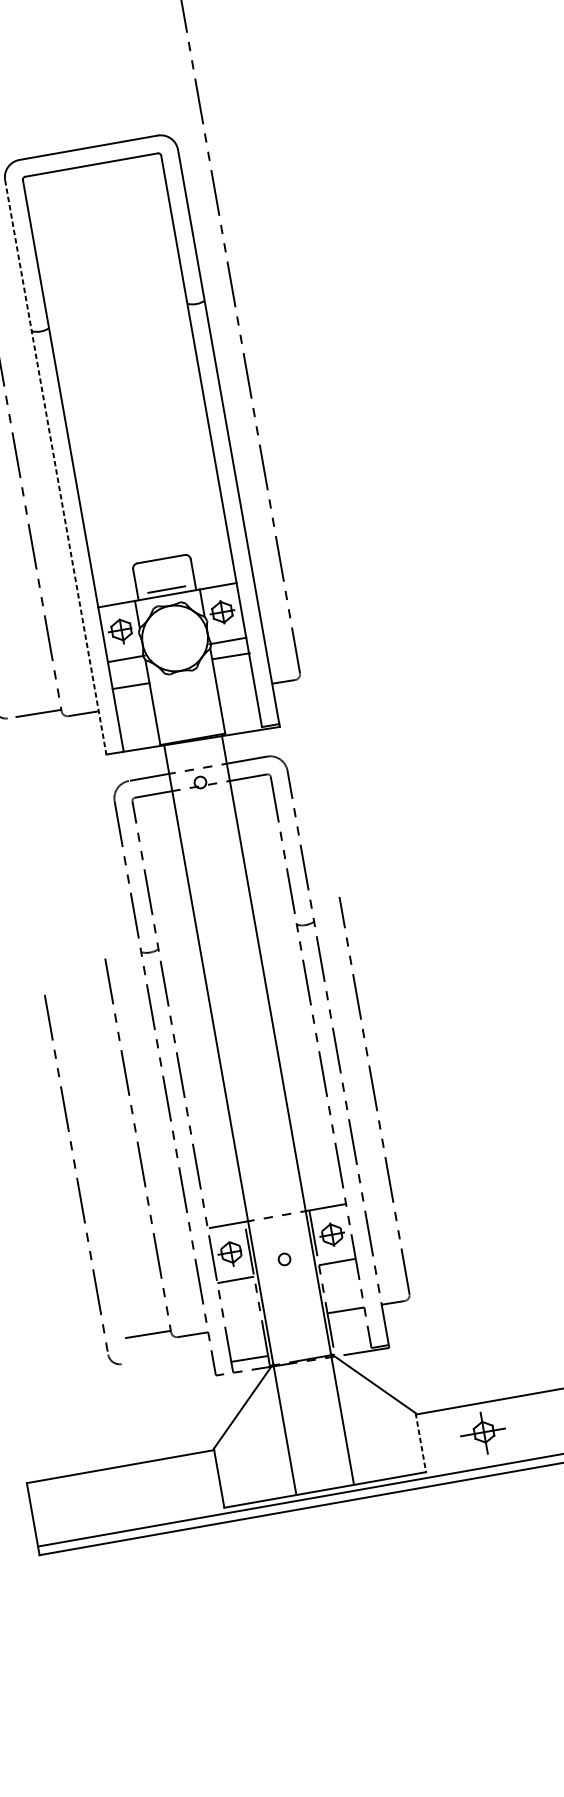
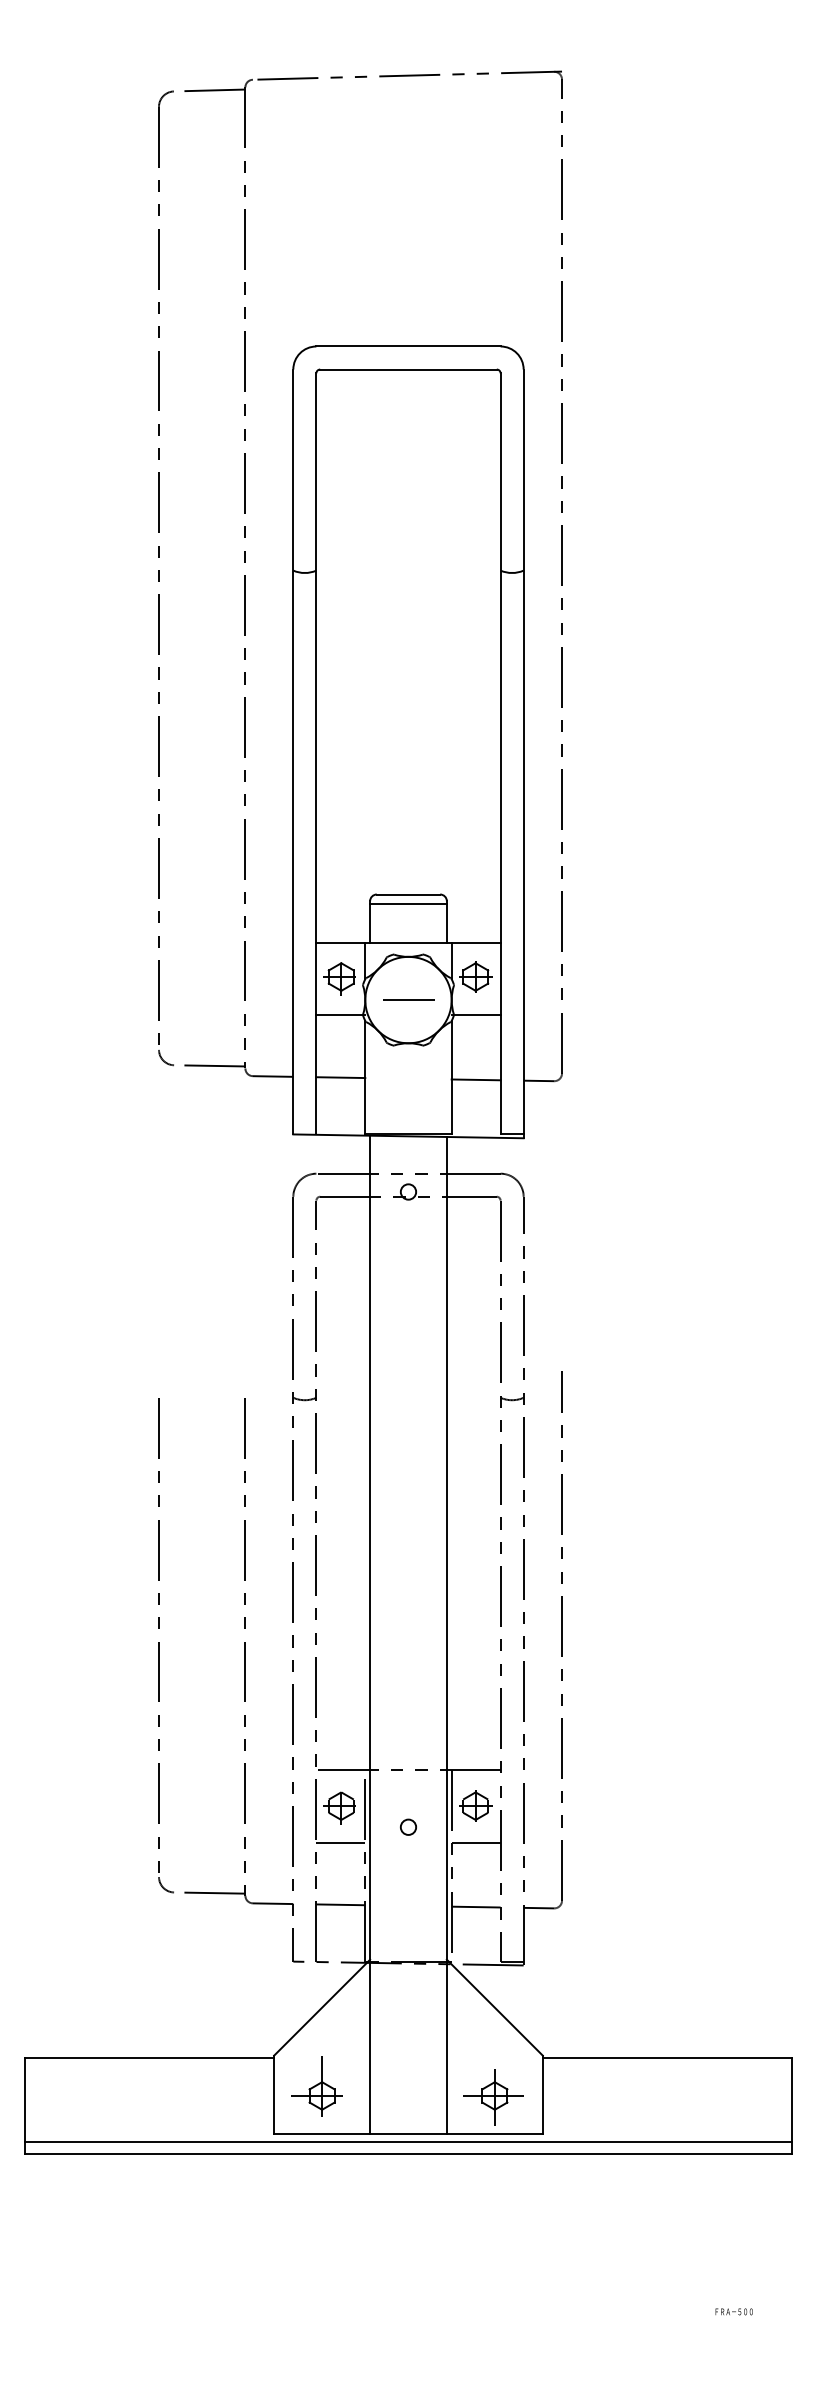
line: (55, 467) -> (293, 752), dashed -> solid
line: (162, 566) -> (408, 904), added
line: (166, 589) -> (408, 999), moved
line: (230, 656) -> (475, 1079), moved
line: (130, 686) -> (340, 1077), moved
part: (82, 1179) -> (165, 1645), moved
line: (248, 1358) -> (340, 1904), moved
part: (483, 1433) -> (493, 2097), moved
line: (420, 1443) -> (542, 2095), dashed -> solid
part: (249, 1466) -> (316, 2086), added

